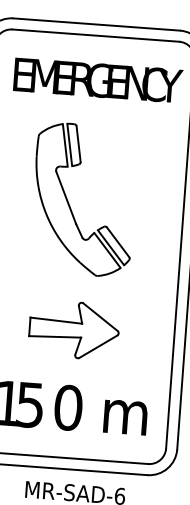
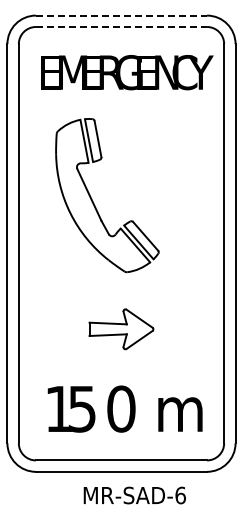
line: (96, 24) -> (121, 15), solid -> dashed
line: (95, 36) -> (121, 27), solid -> dashed
part: (69, 204) -> (93, 201), moved
part: (74, 330) -> (121, 329), size x0.7

